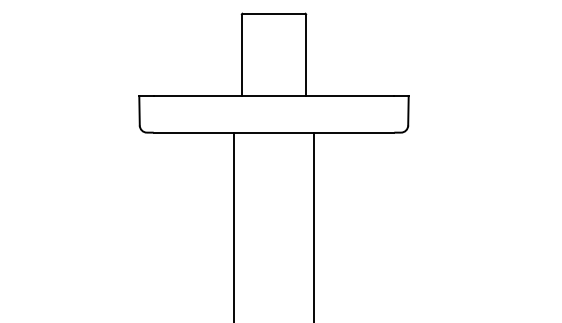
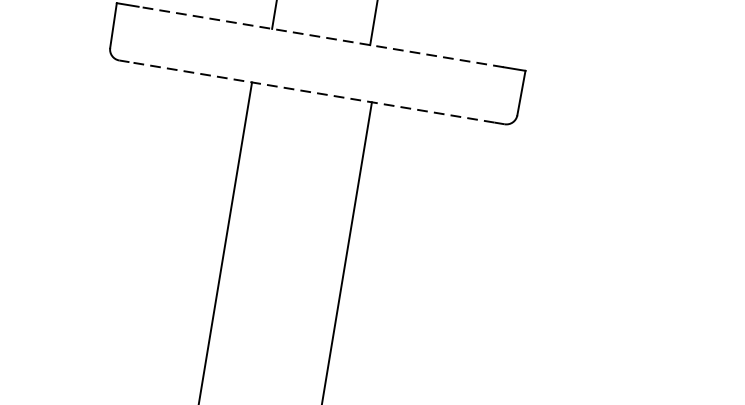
line: (273, 96) -> (320, 37), solid -> dashed
line: (273, 132) -> (311, 92), solid -> dashed

